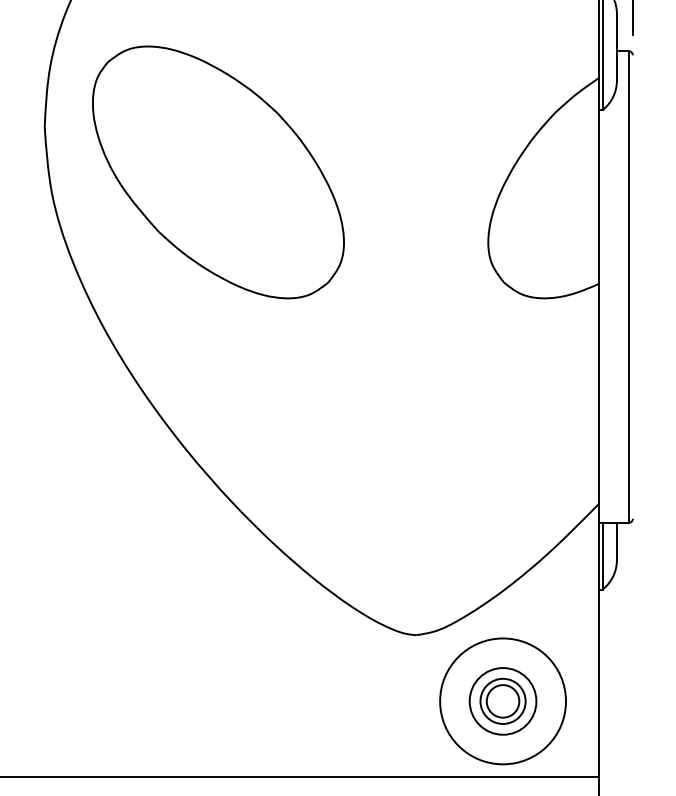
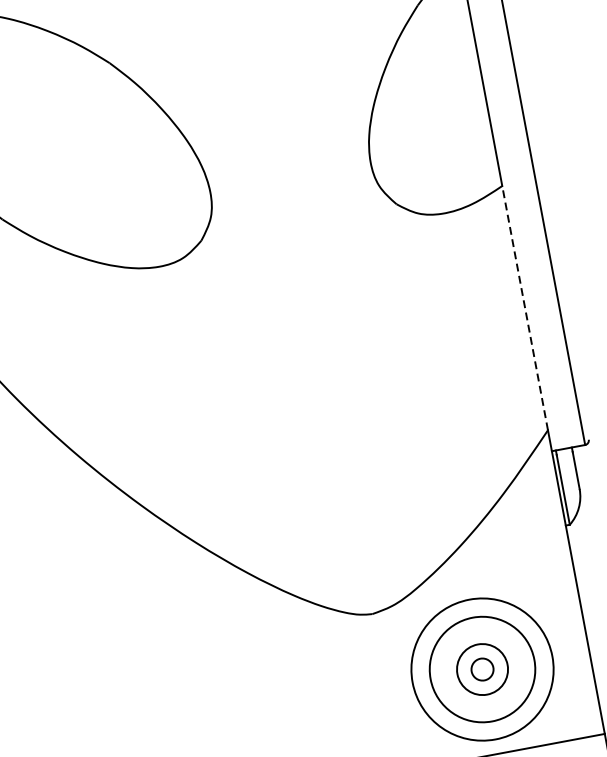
line: (598, 393) -> (524, 307), solid -> dashed
circle: (502, 701) -> (481, 669), size x0.6
circle: (502, 701) -> (481, 669), size x1.4

